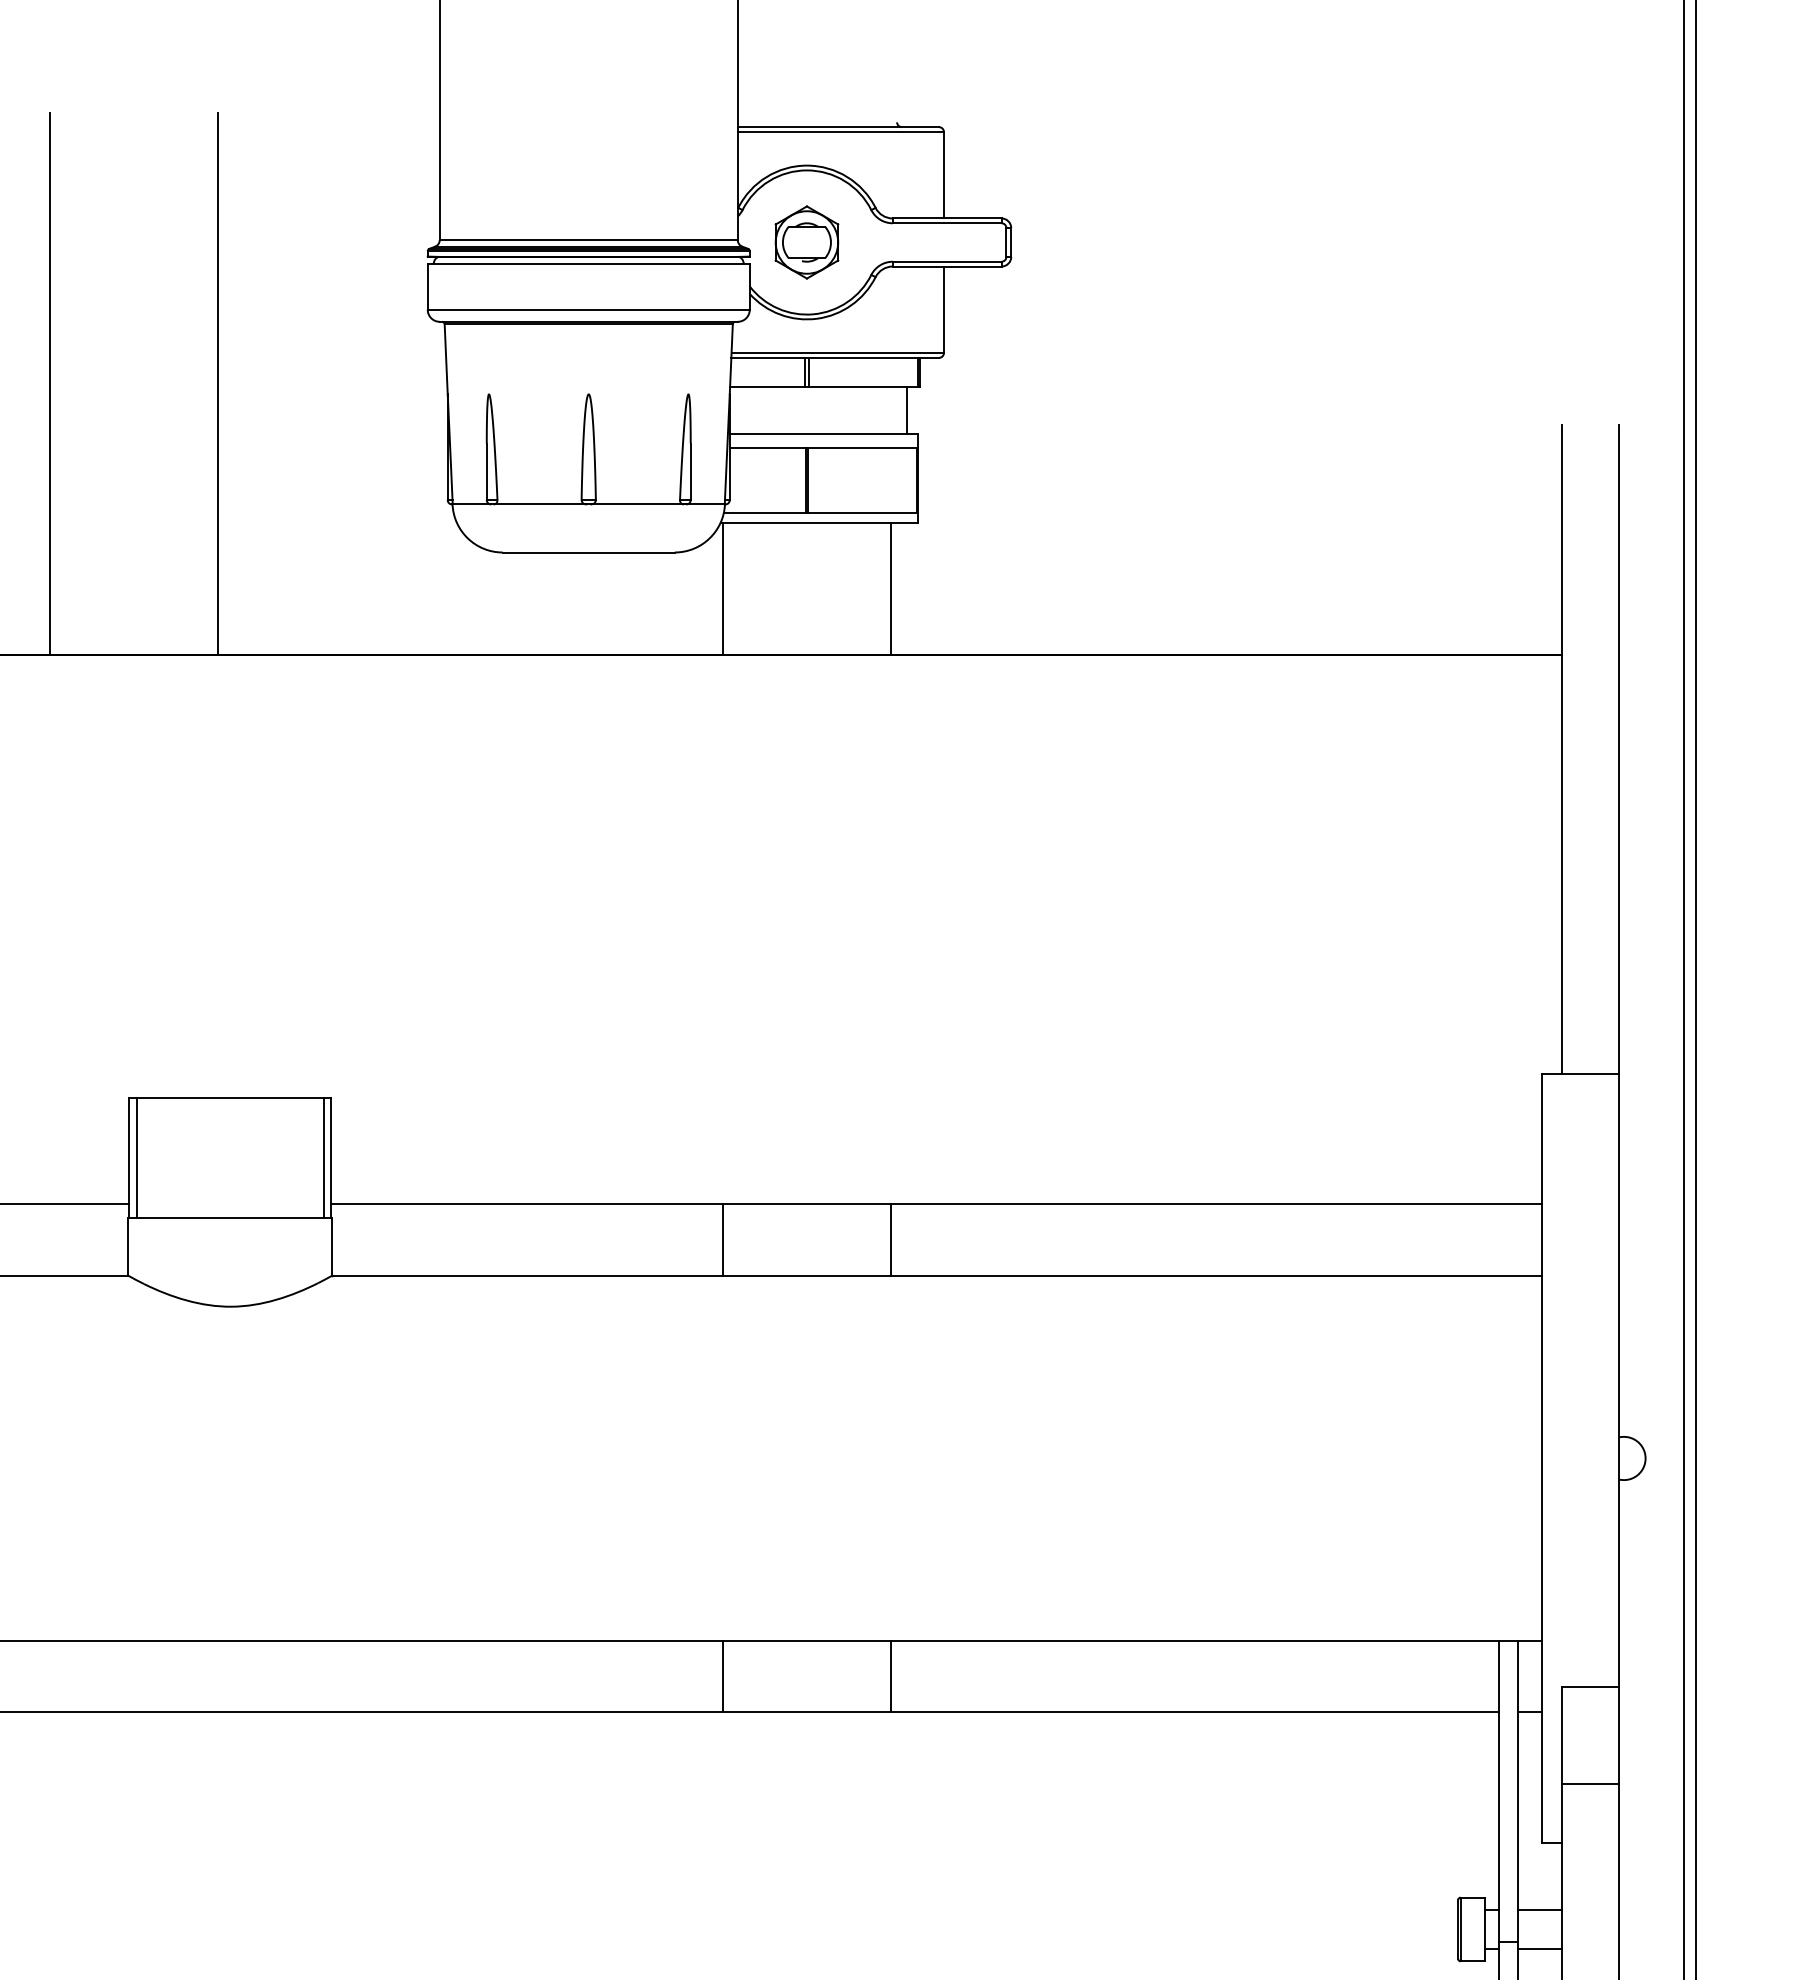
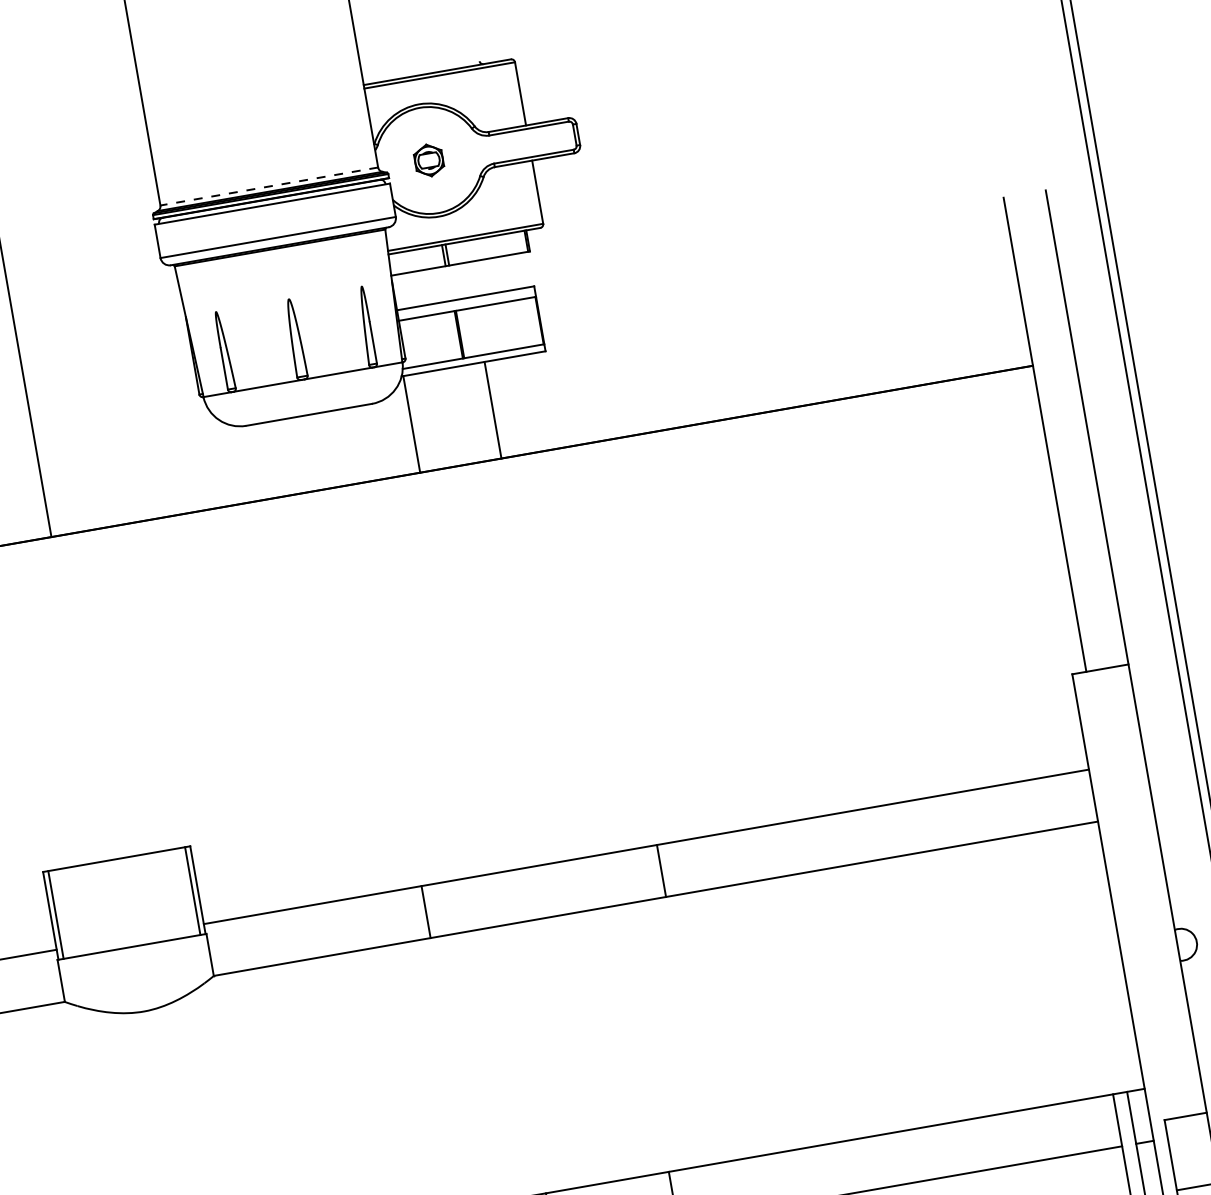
line: (588, 239) -> (269, 186), solid -> dashed
part: (806, 242) -> (428, 160), size x0.6
line: (906, 410) -> (523, 270), removed
line: (891, 588) -> (493, 409), moved
line: (722, 1239) -> (425, 911), moved
line: (891, 1239) -> (661, 870), moved

